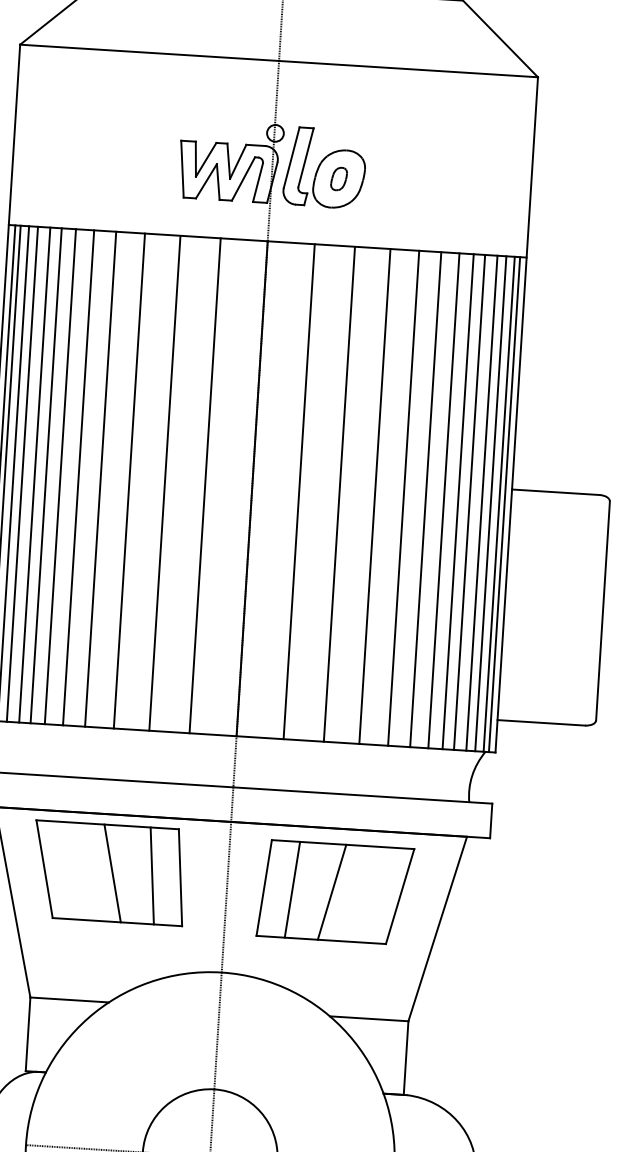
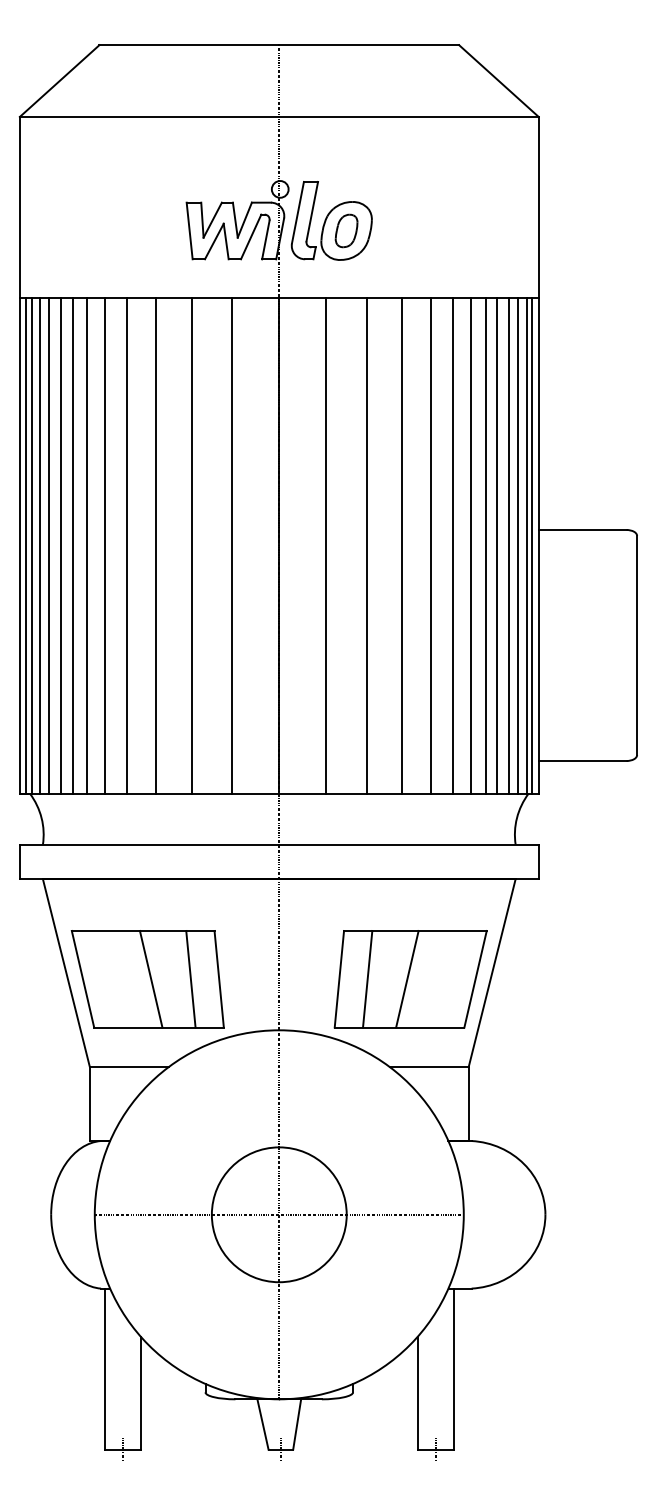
part: (339, 178) -> (346, 230), size x1.43
part: (108, 873) -> (147, 979), moved
part: (335, 892) -> (410, 979), moved

